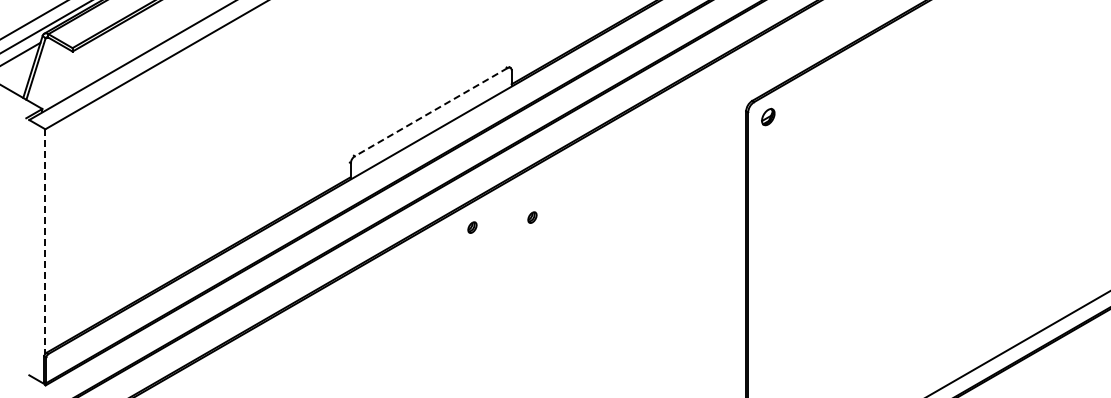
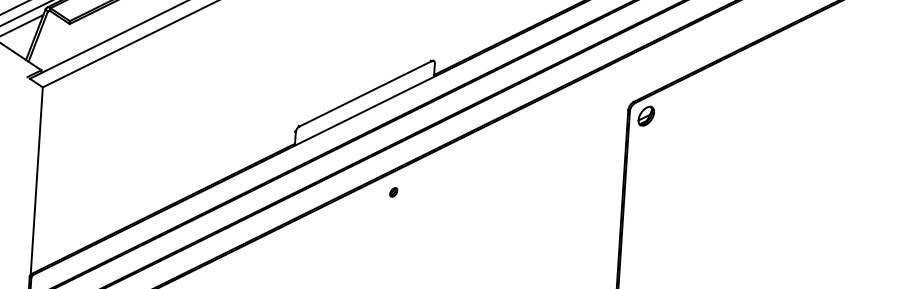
line: (430, 112) -> (364, 94), dashed -> solid
part: (768, 116) -> (646, 115), size x1.43
part: (532, 217) -> (444, 187), removed
line: (45, 242) -> (36, 181), dashed -> solid

